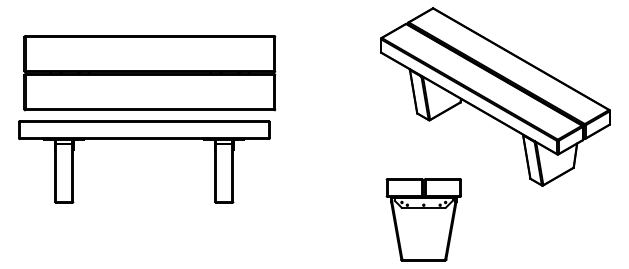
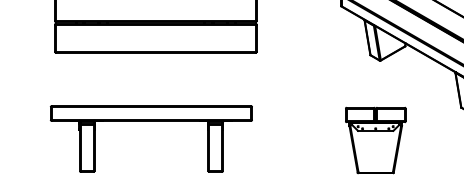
part: (144, 139) -> (151, 121), moved

